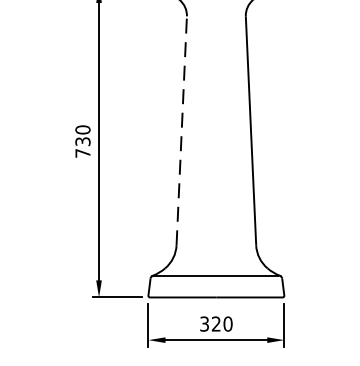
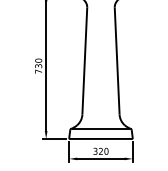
line: (181, 131) -> (84, 61), dashed -> solid

